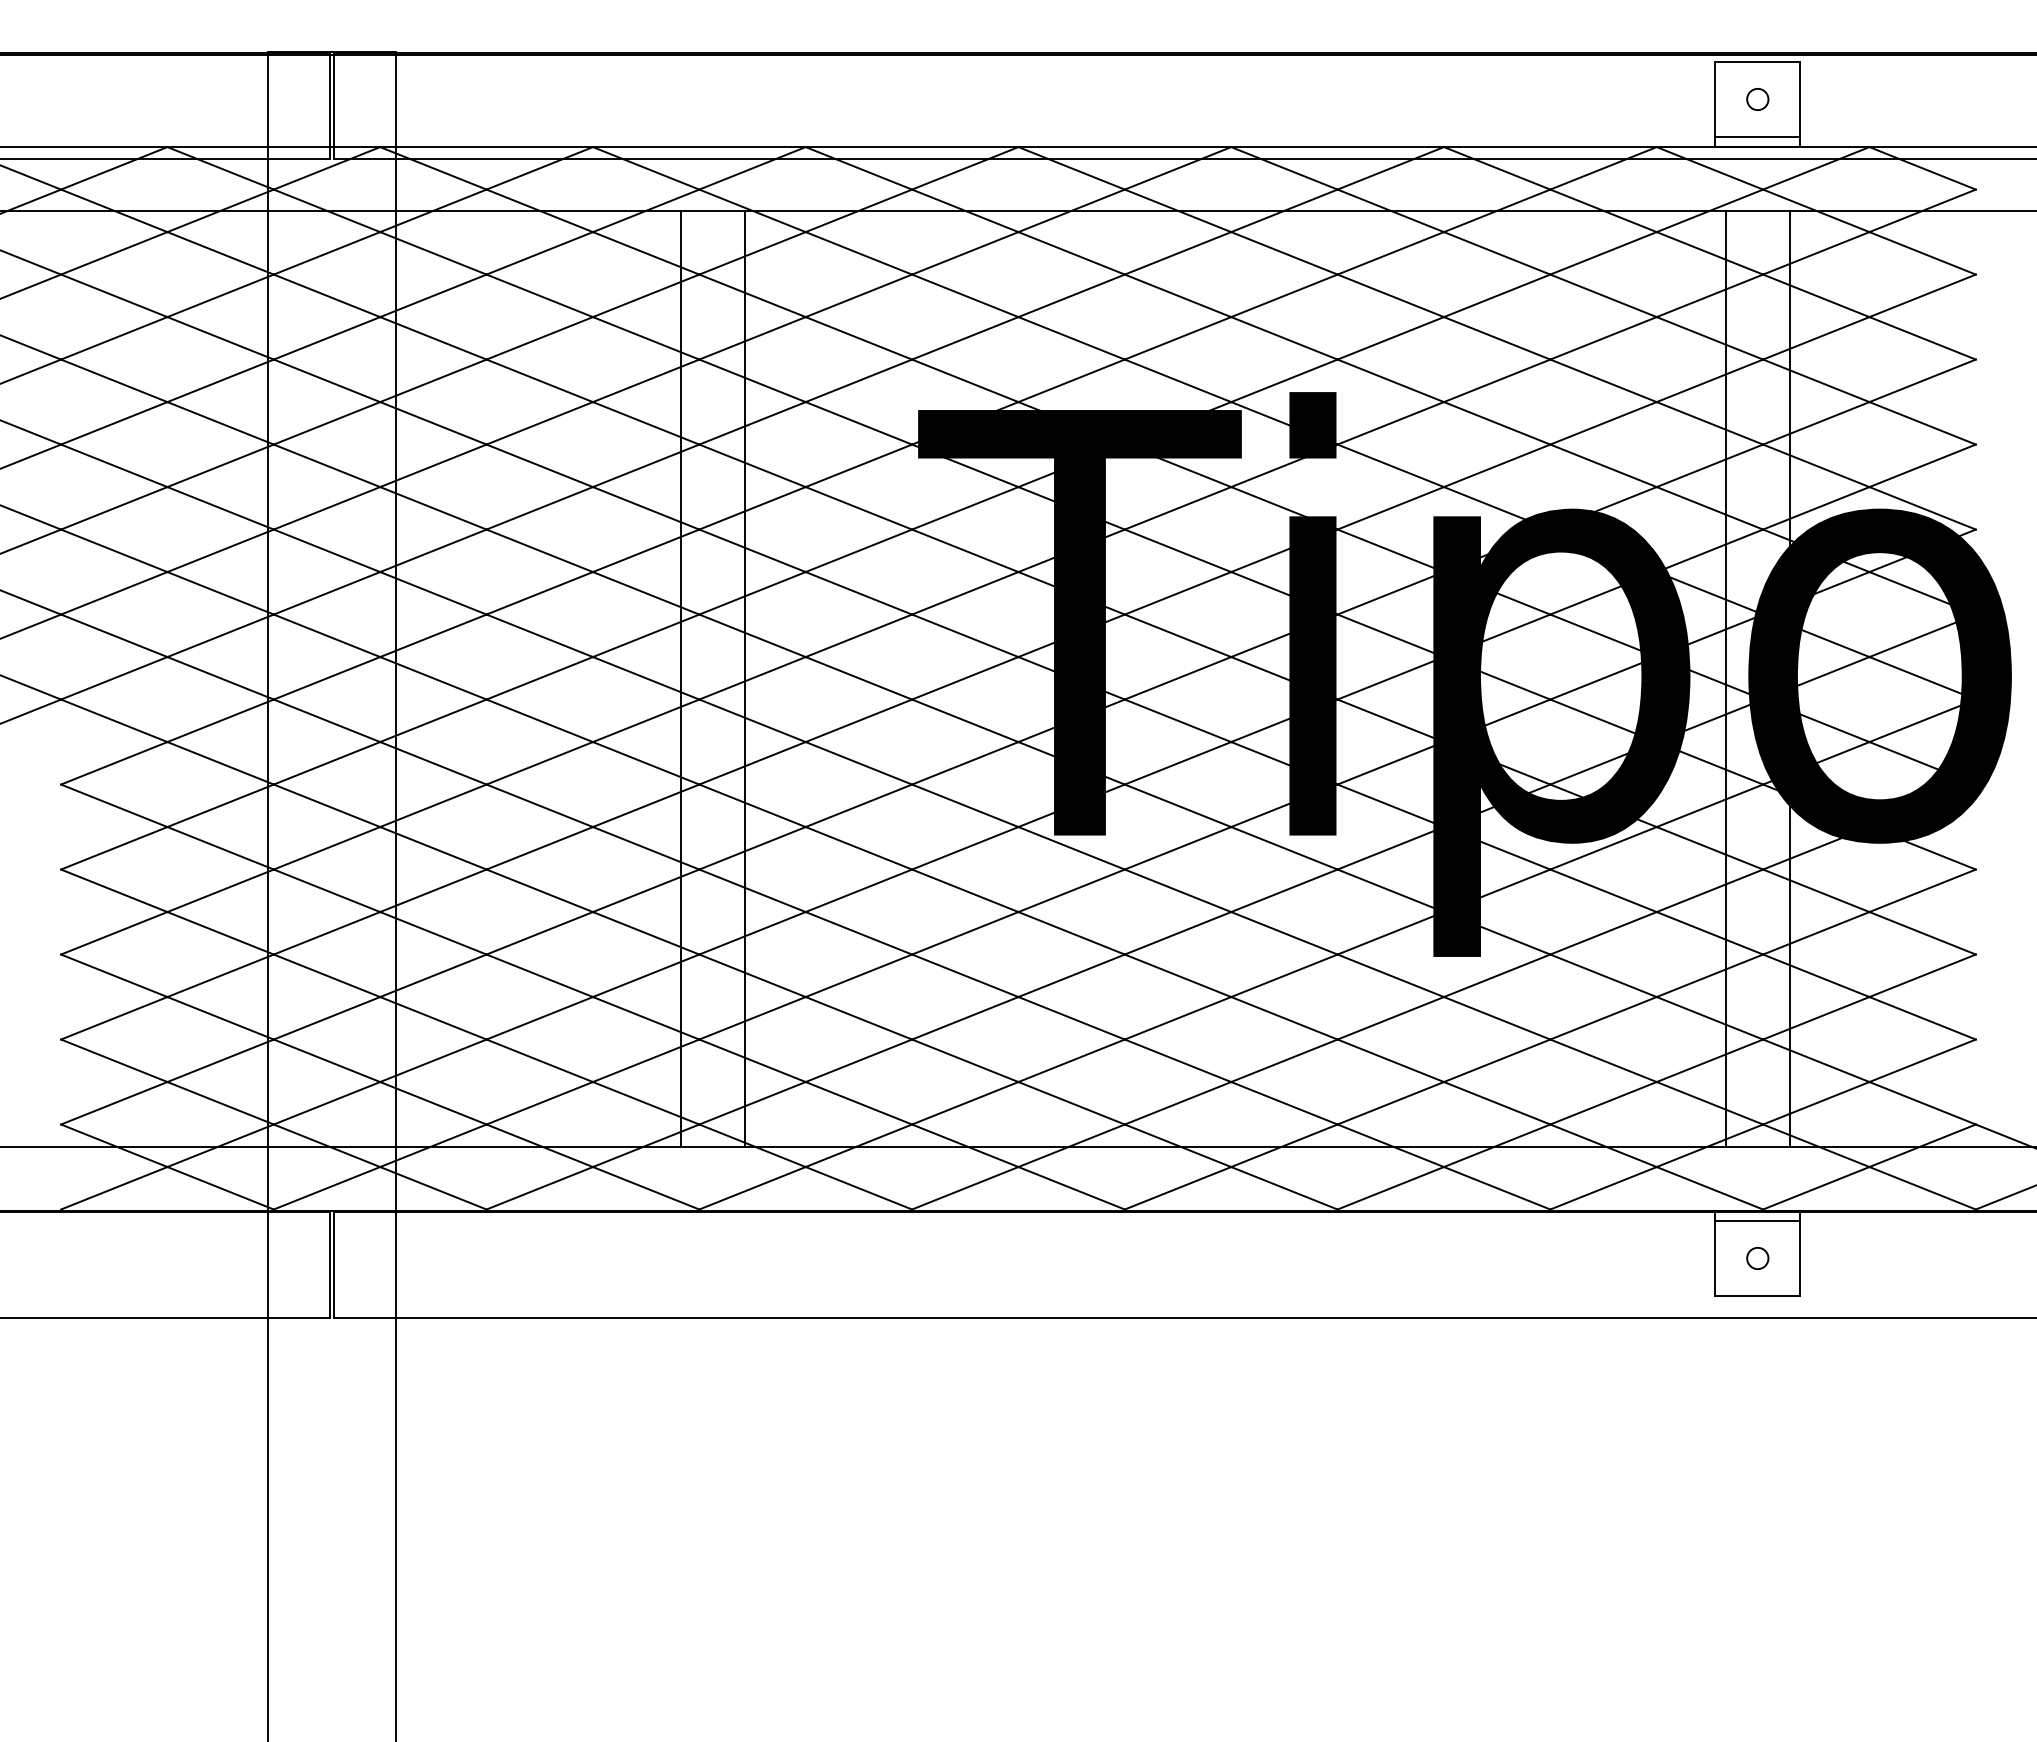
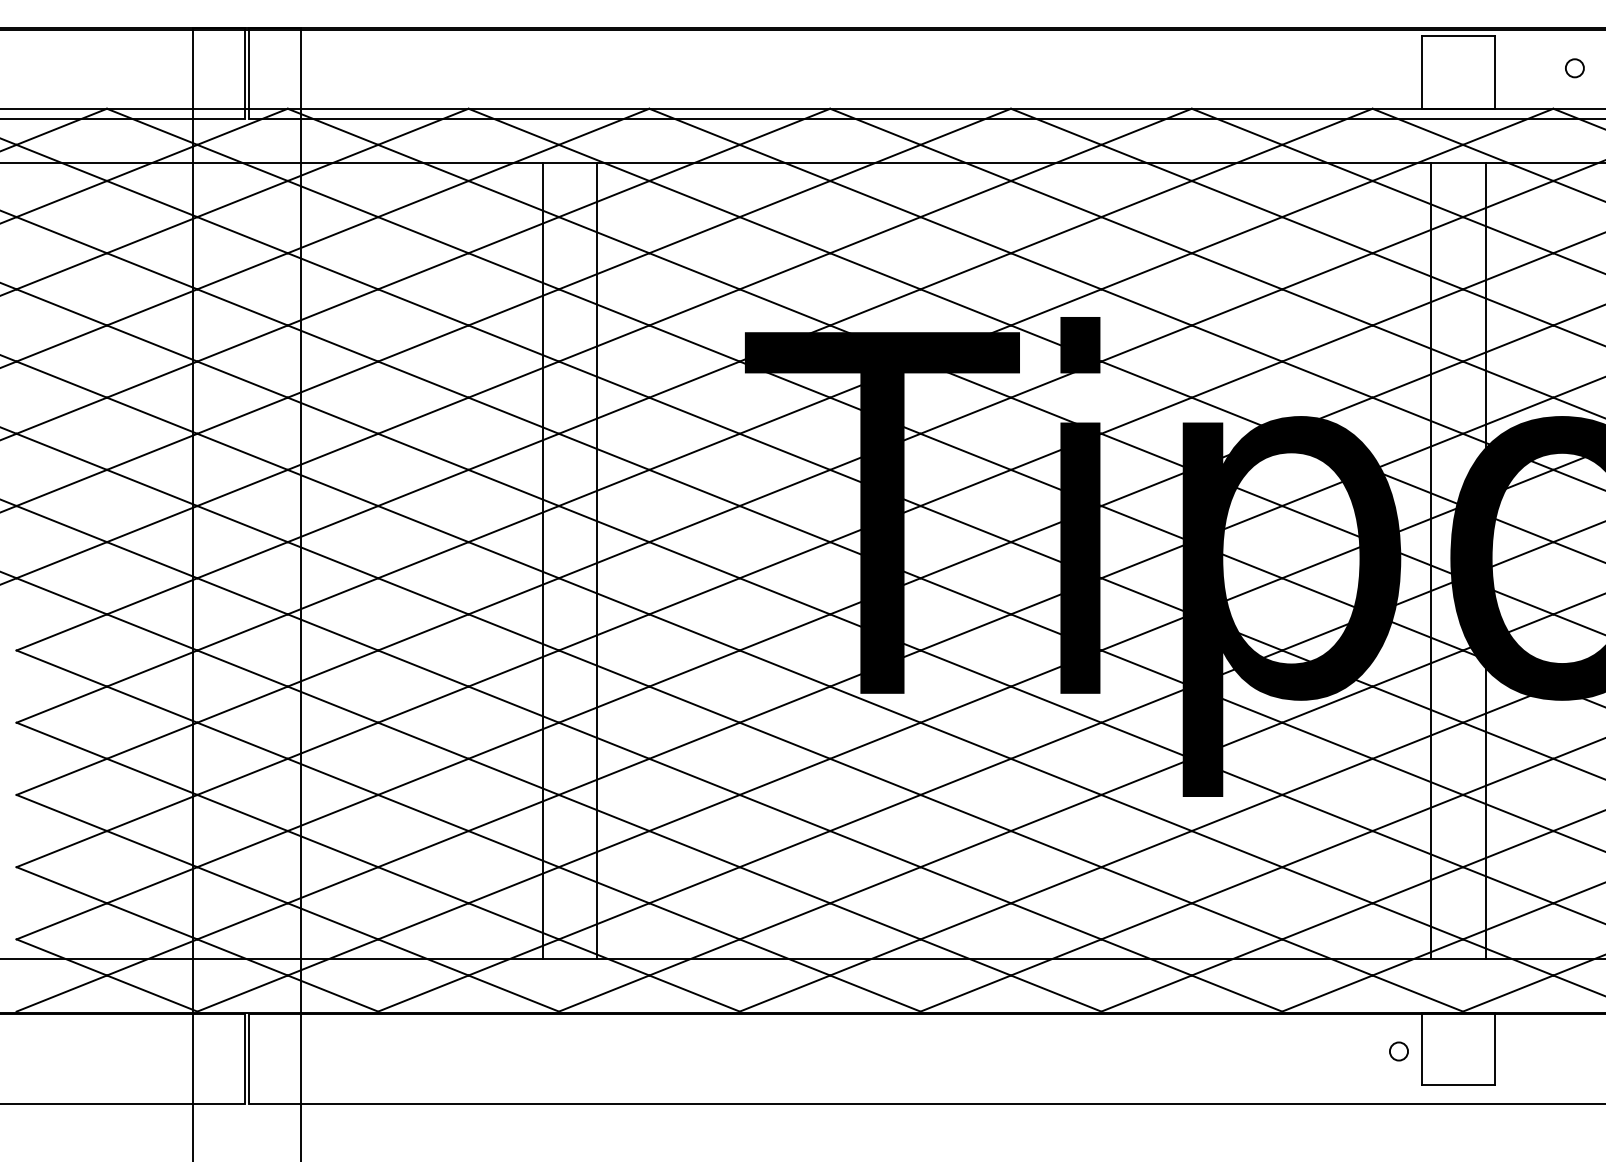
circle: (1757, 99) -> (1574, 68), moved
line: (1757, 137) -> (1458, 100), removed
line: (1757, 1220) -> (1458, 1020), removed
circle: (1757, 1258) -> (1398, 1051), moved

